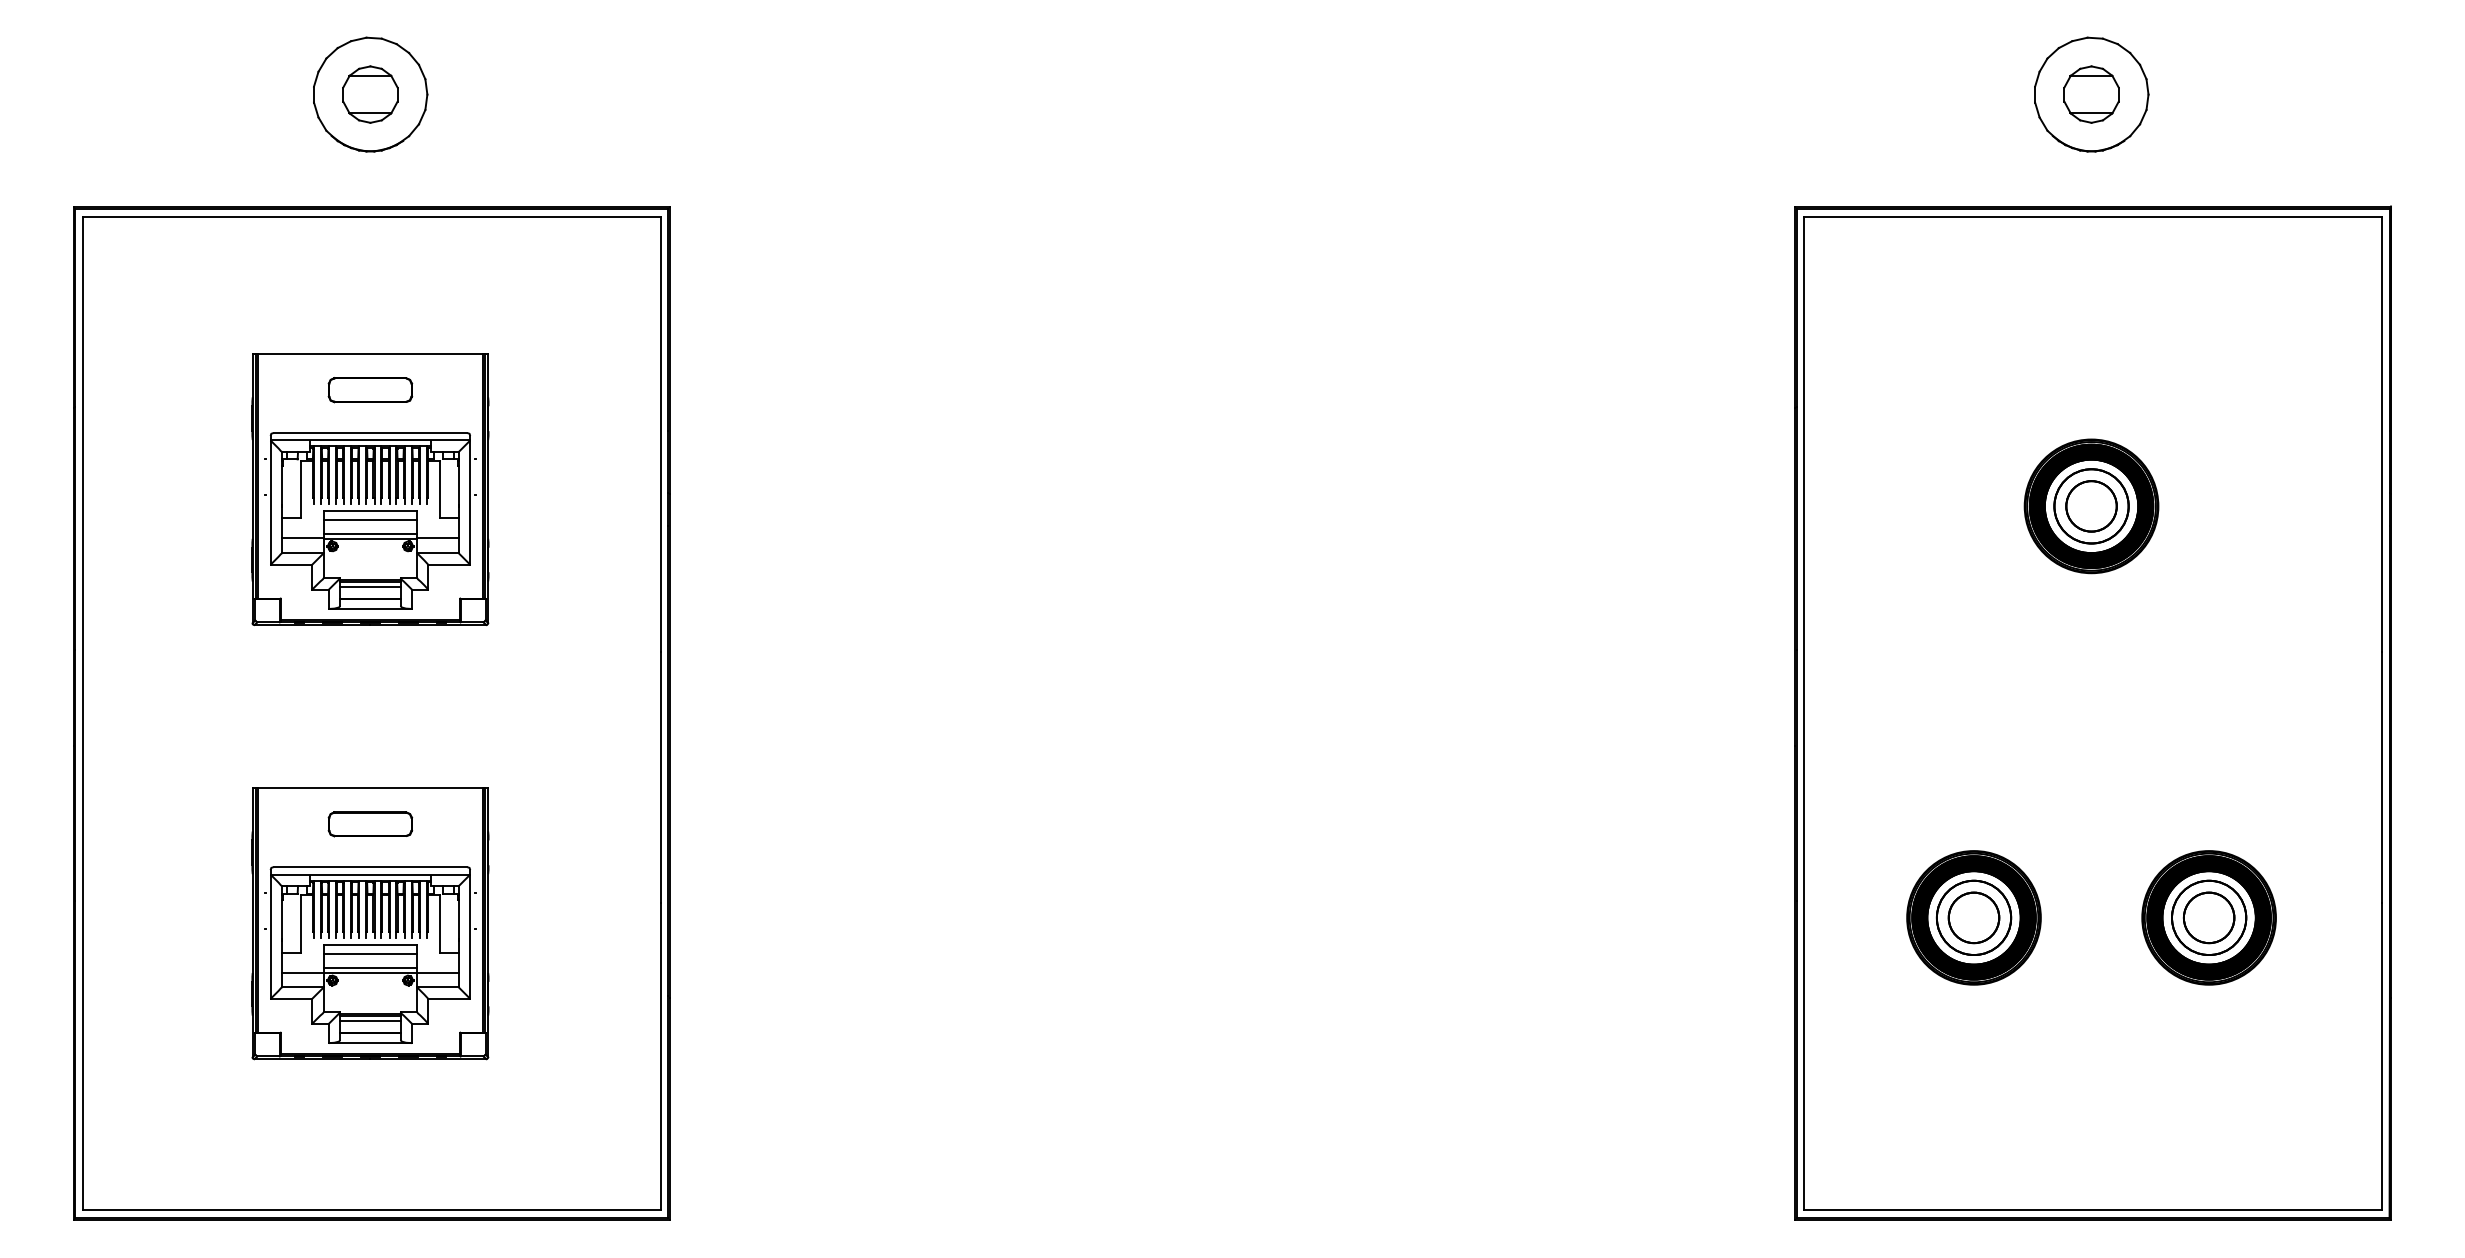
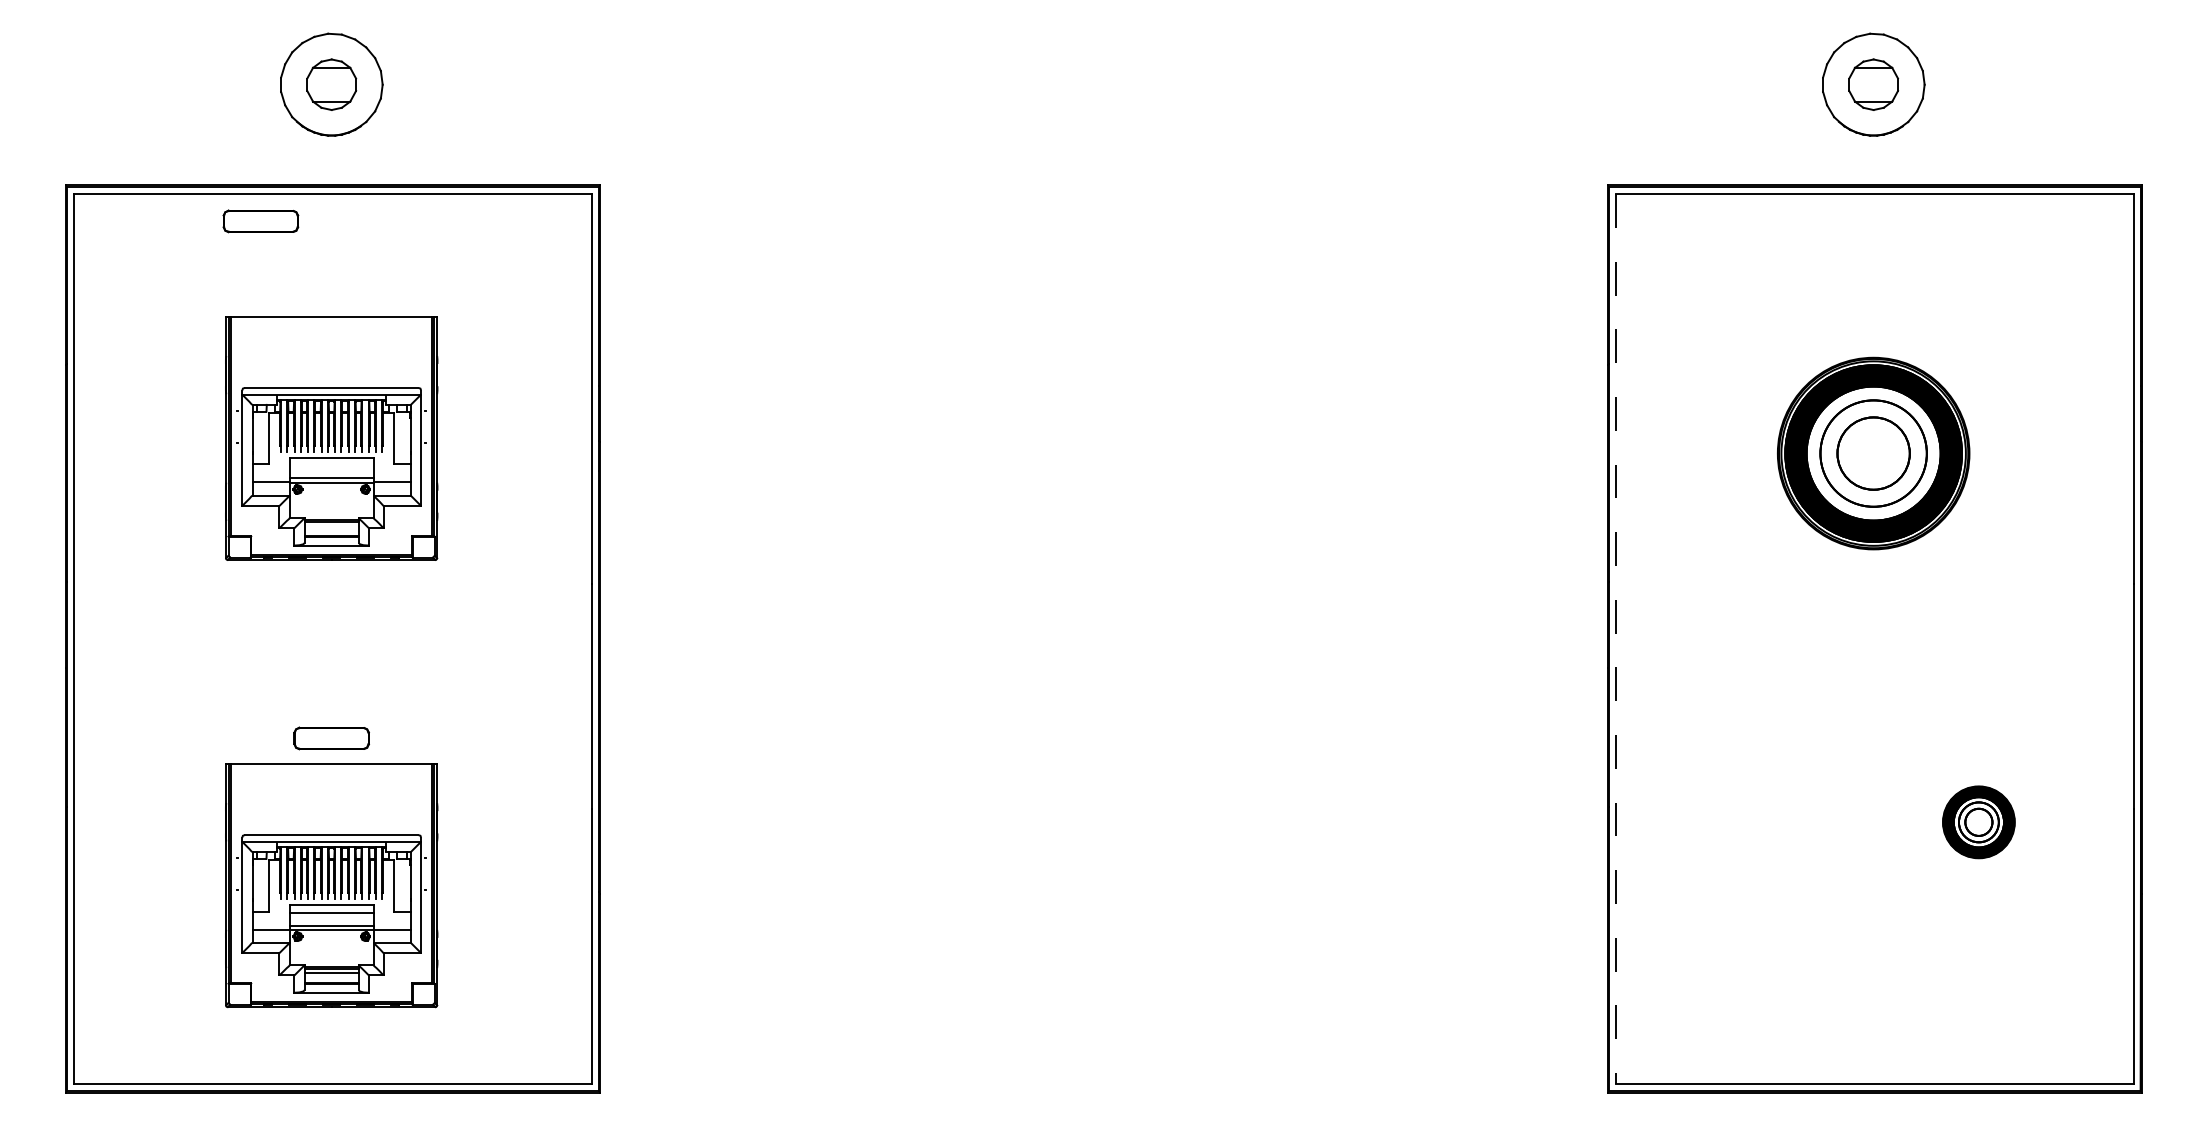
part: (370, 390) -> (260, 221), moved
part: (2091, 506) -> (1873, 453), size x1.6
line: (370, 520) -> (331, 466), removed
line: (370, 586) -> (331, 525), removed
line: (1804, 713) -> (1616, 639), solid -> dashed
part: (1973, 917) -> (1767, 821), removed
part: (2208, 917) -> (1978, 821), size x0.6
part: (370, 923) -> (331, 885), moved

